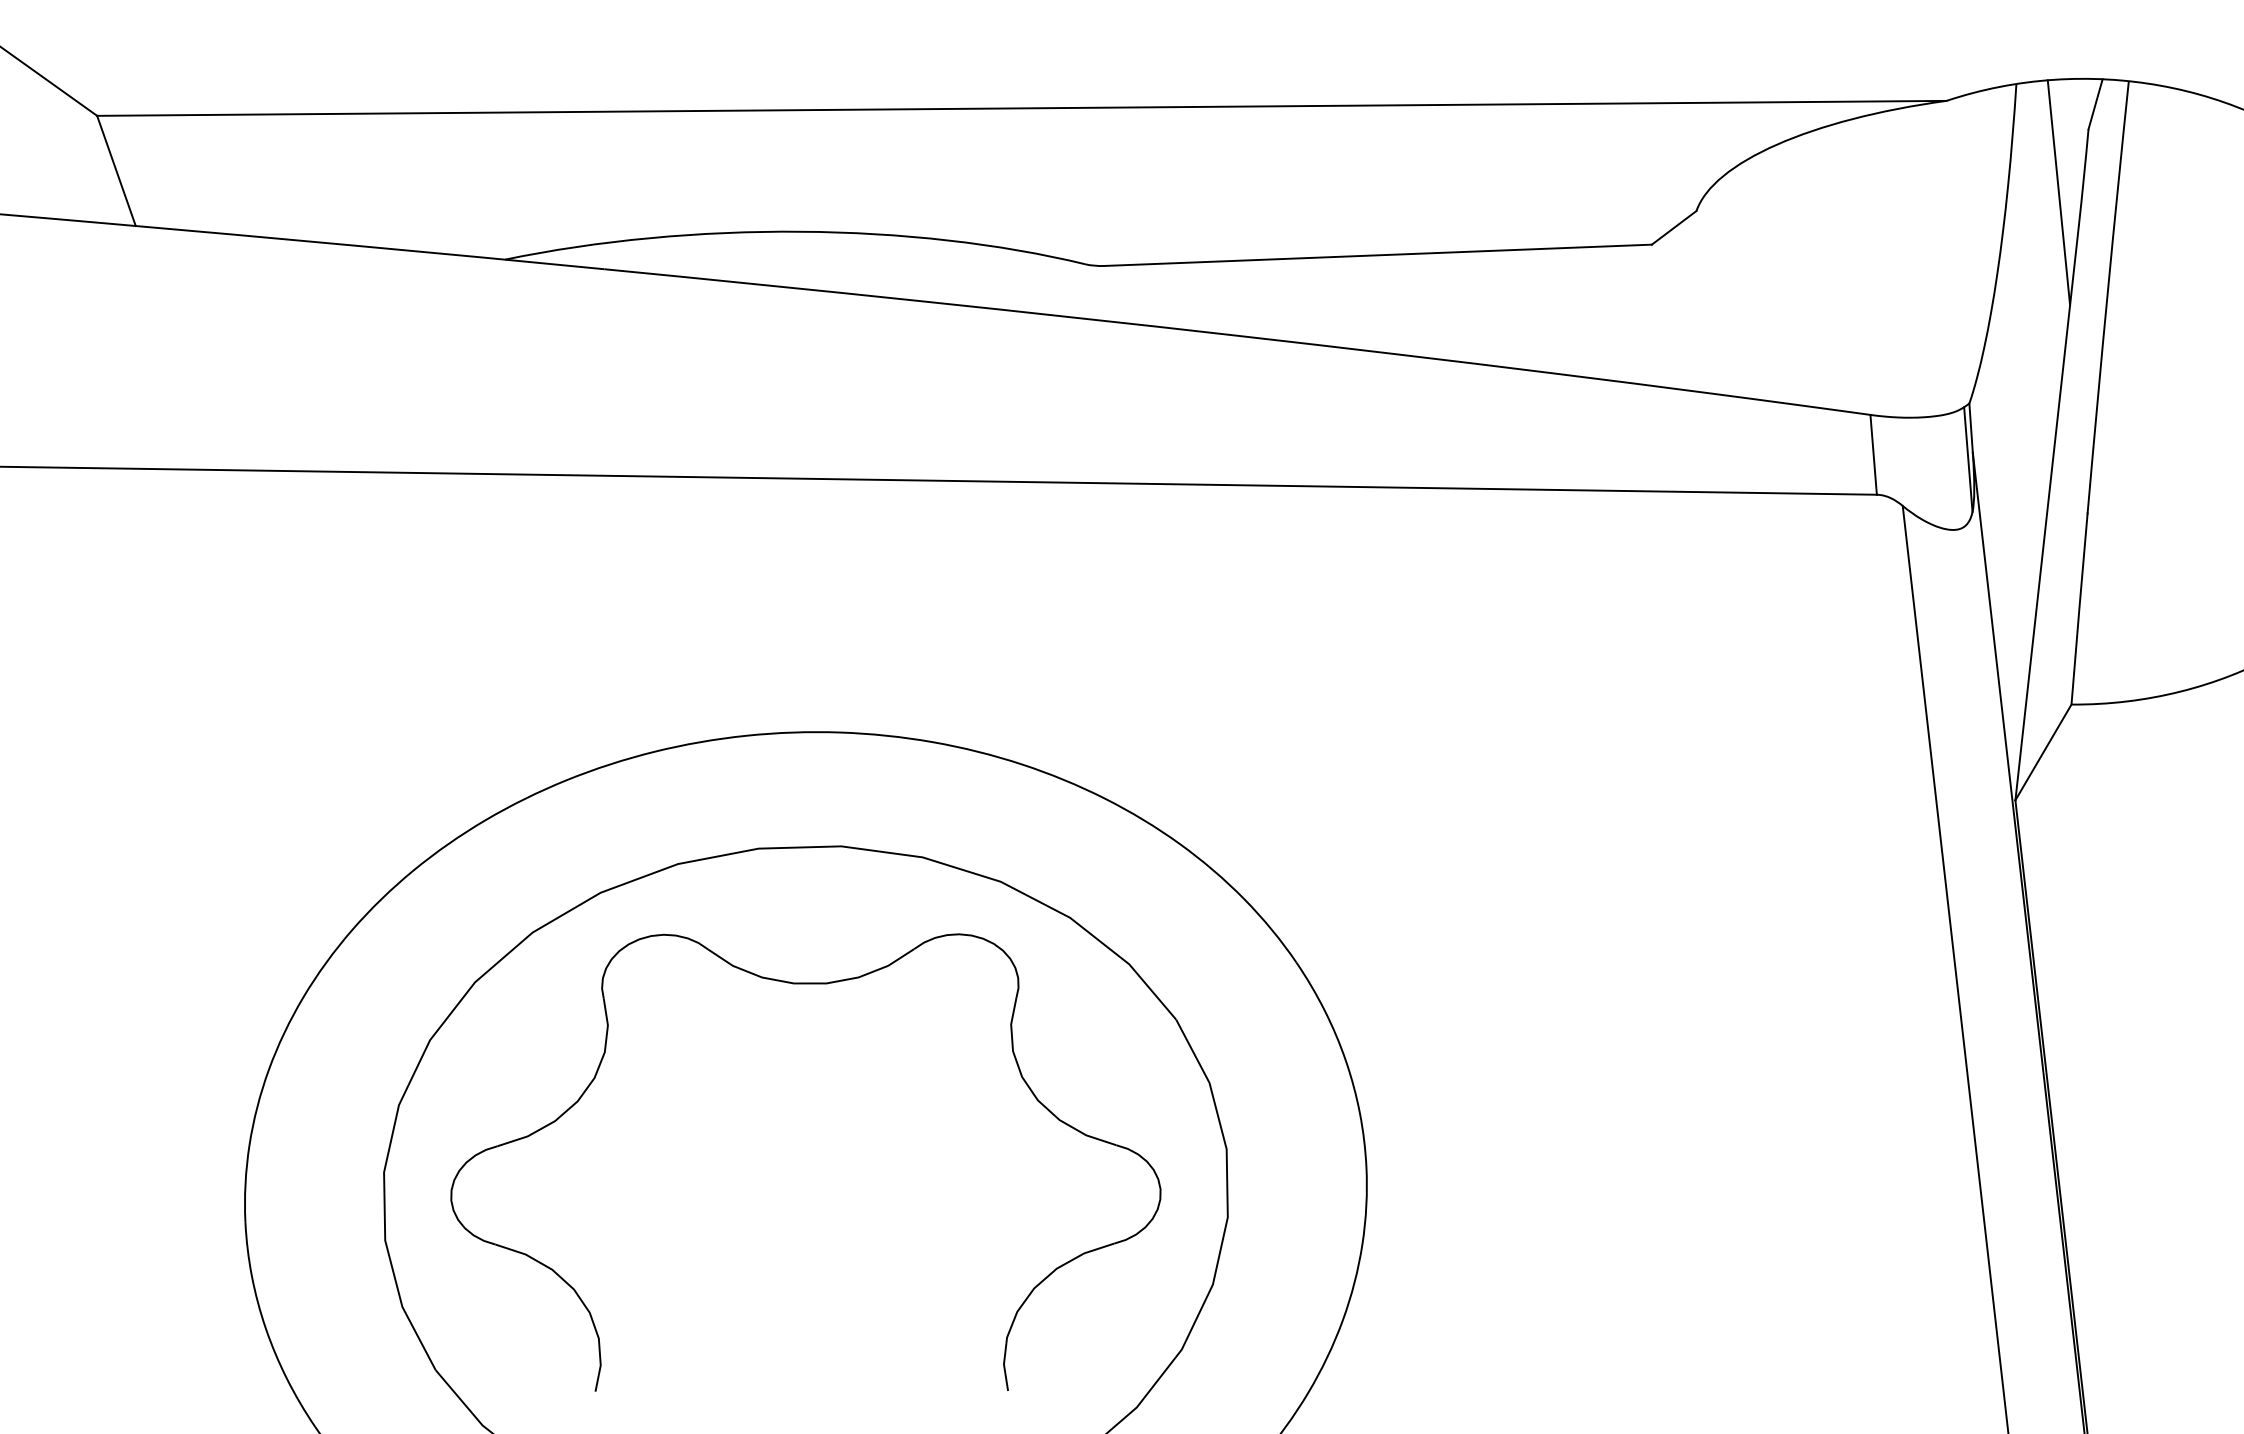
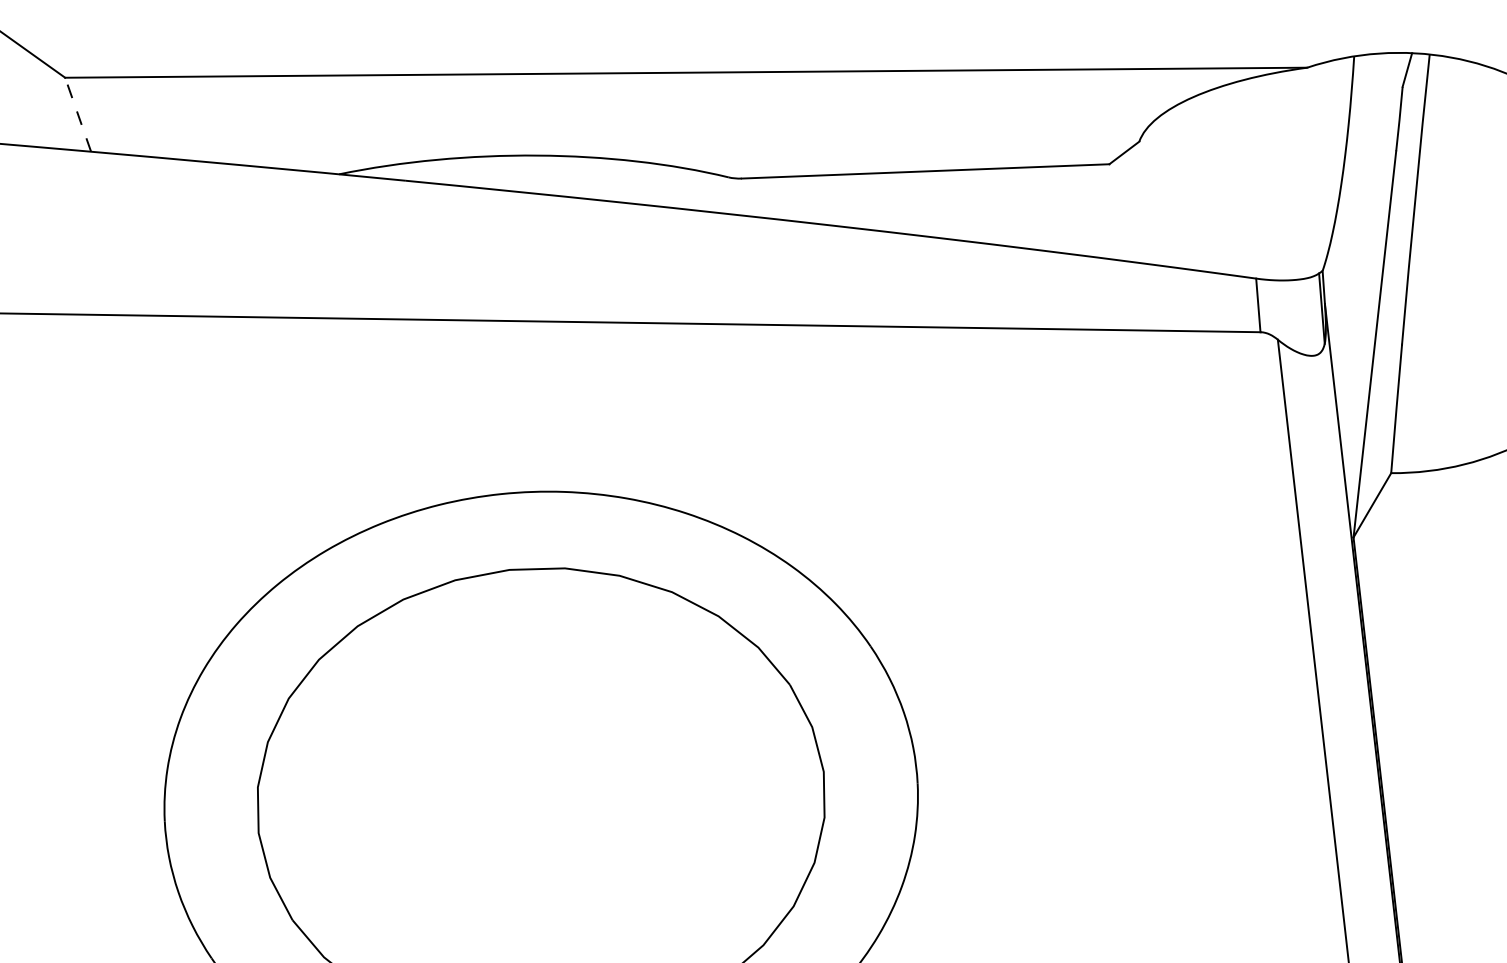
line: (115, 170) -> (77, 114), solid -> dashed
line: (2058, 191) -> (1382, 128), removed
part: (806, 985) -> (541, 661), removed

